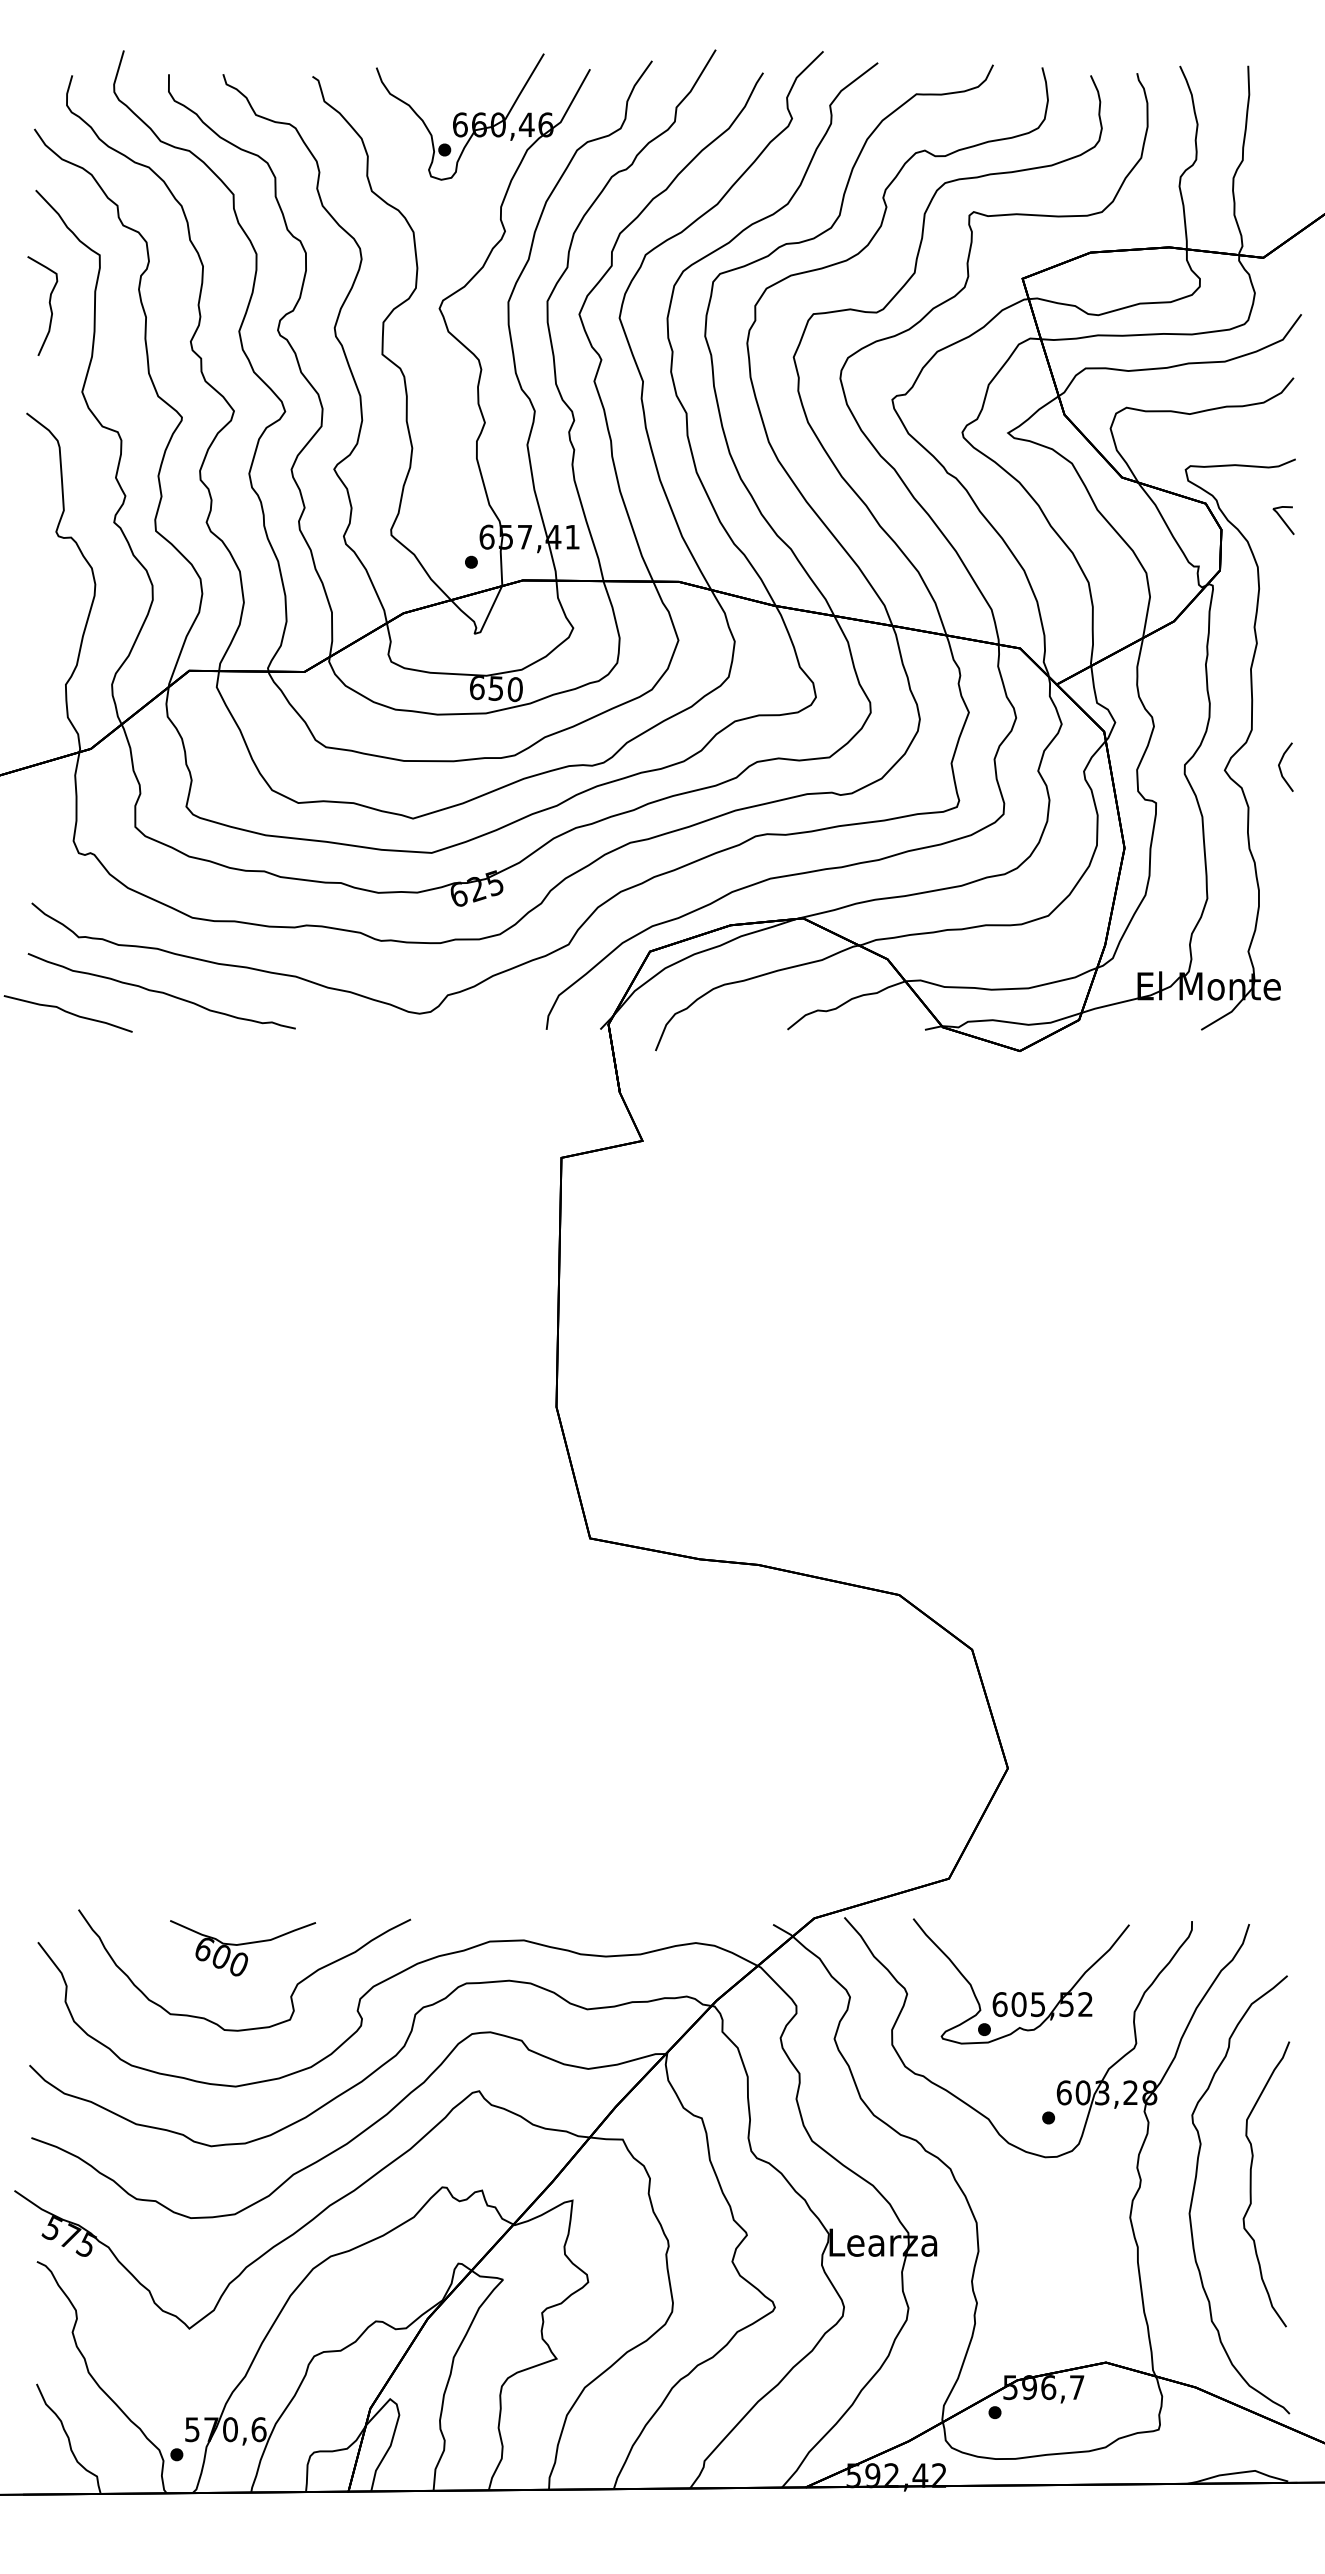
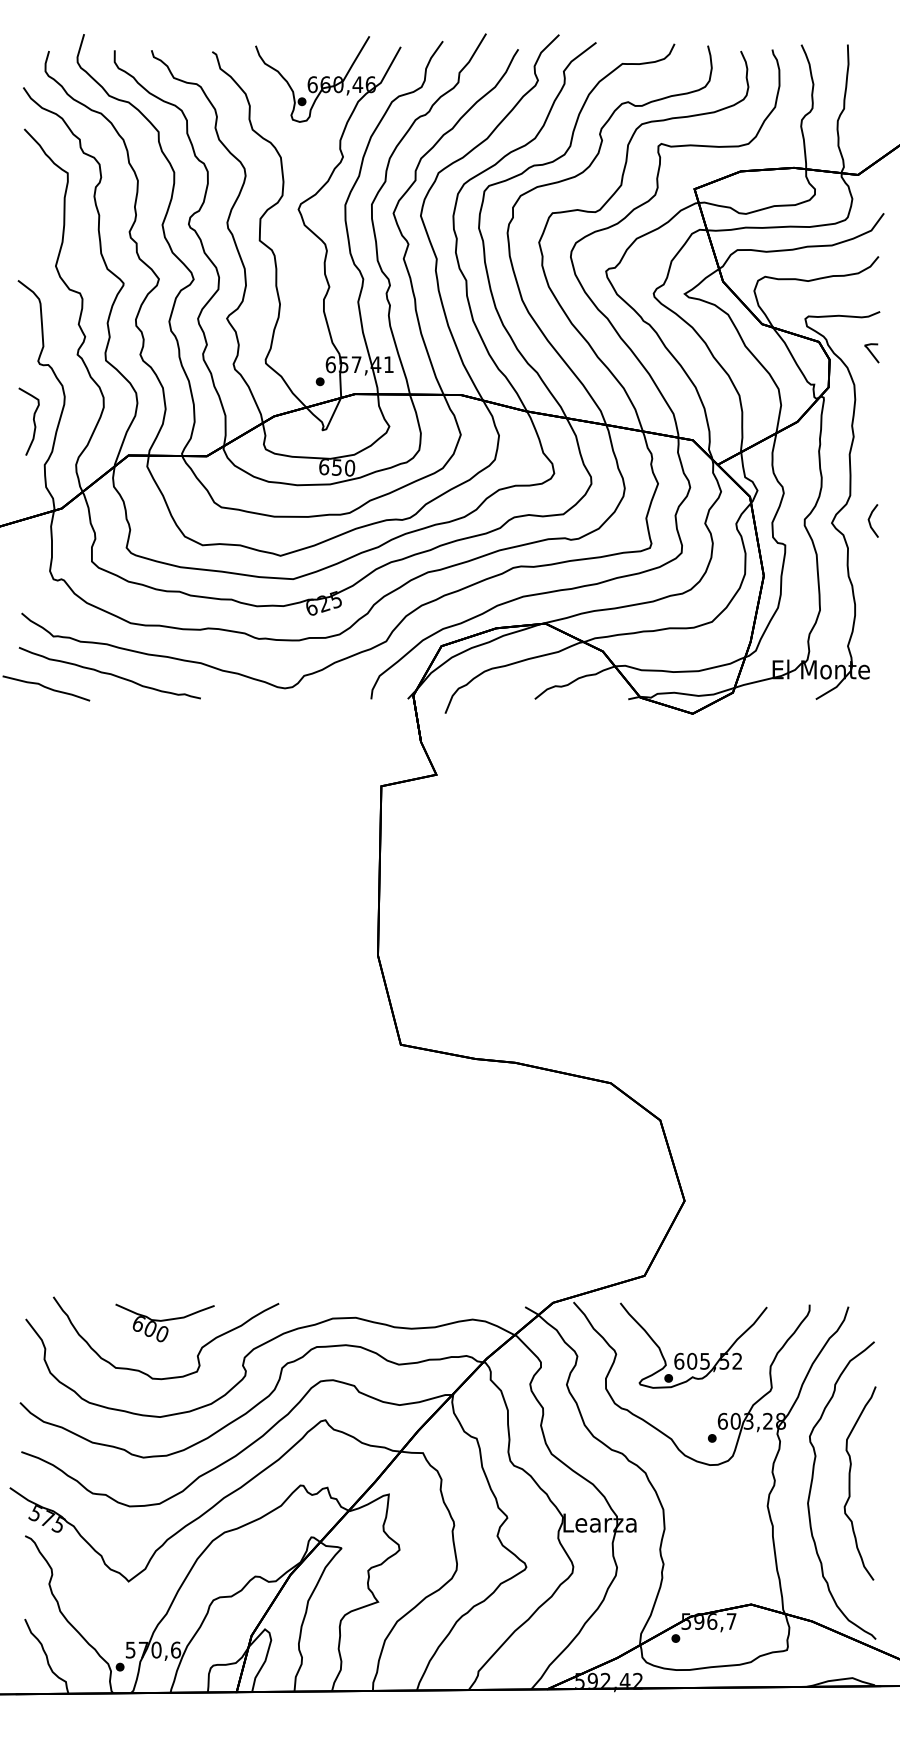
curve: (49, 305) -> (33, 421), moved

